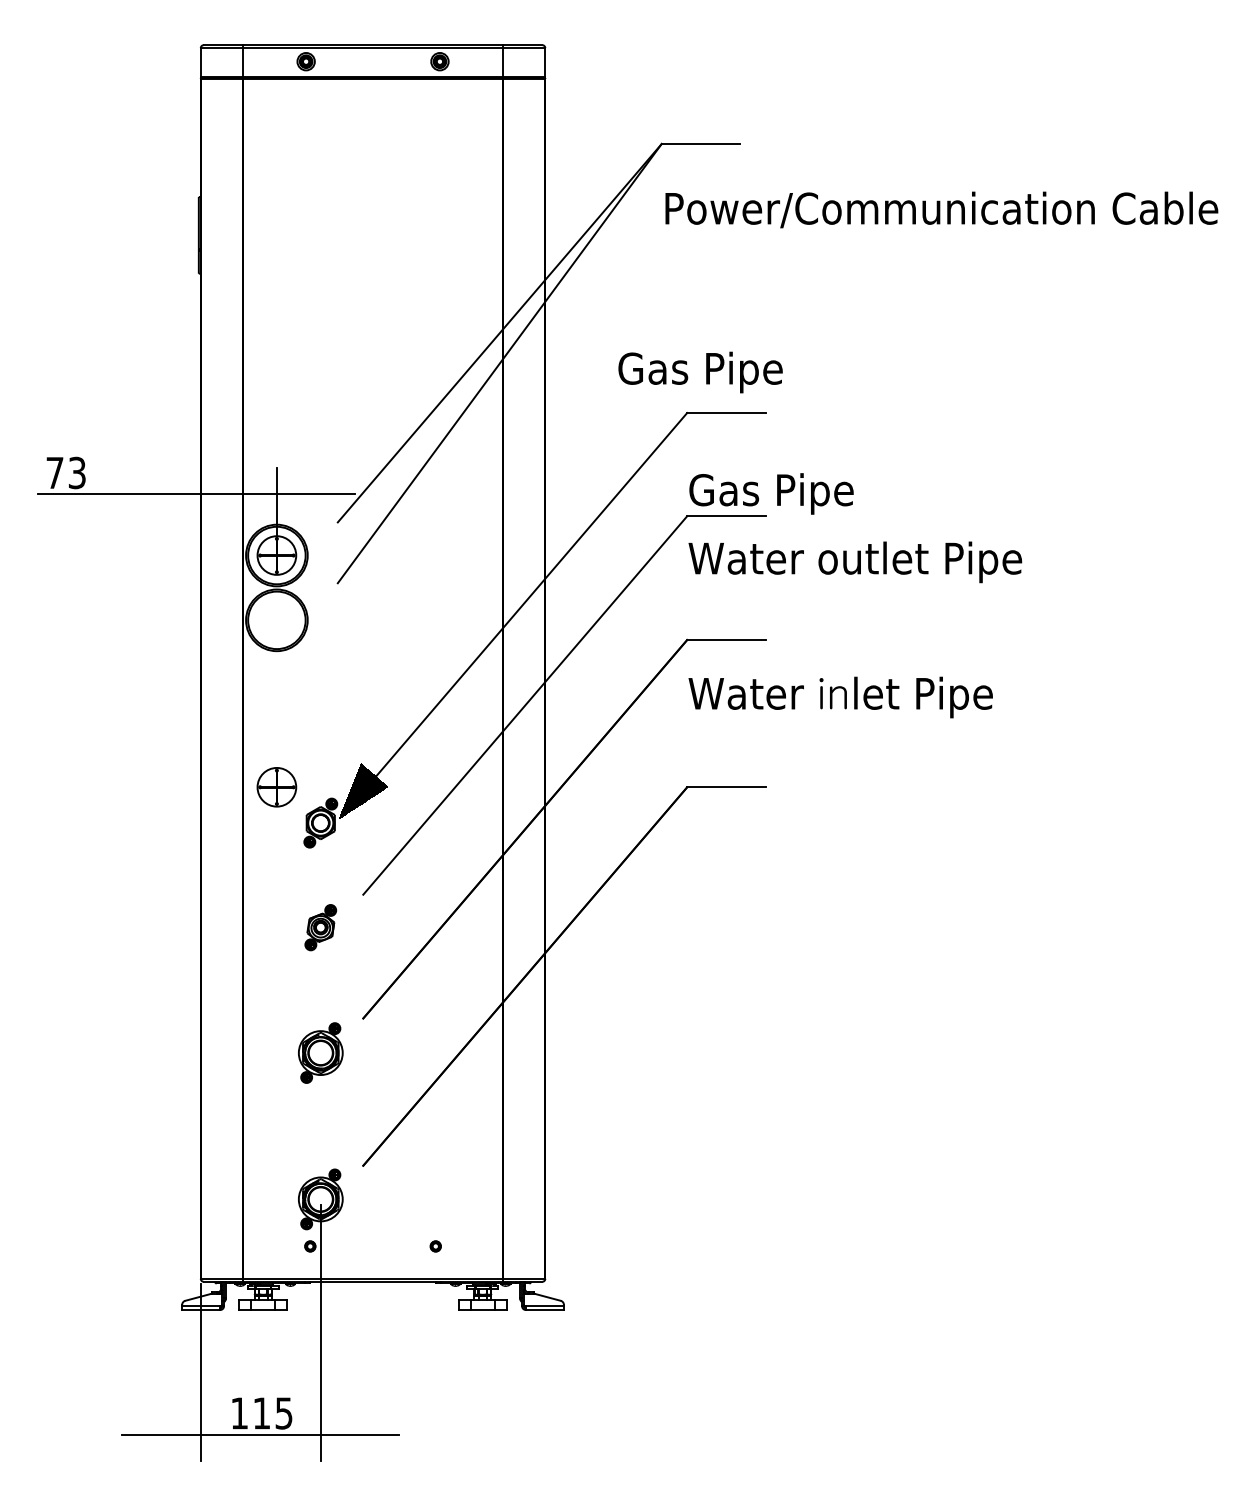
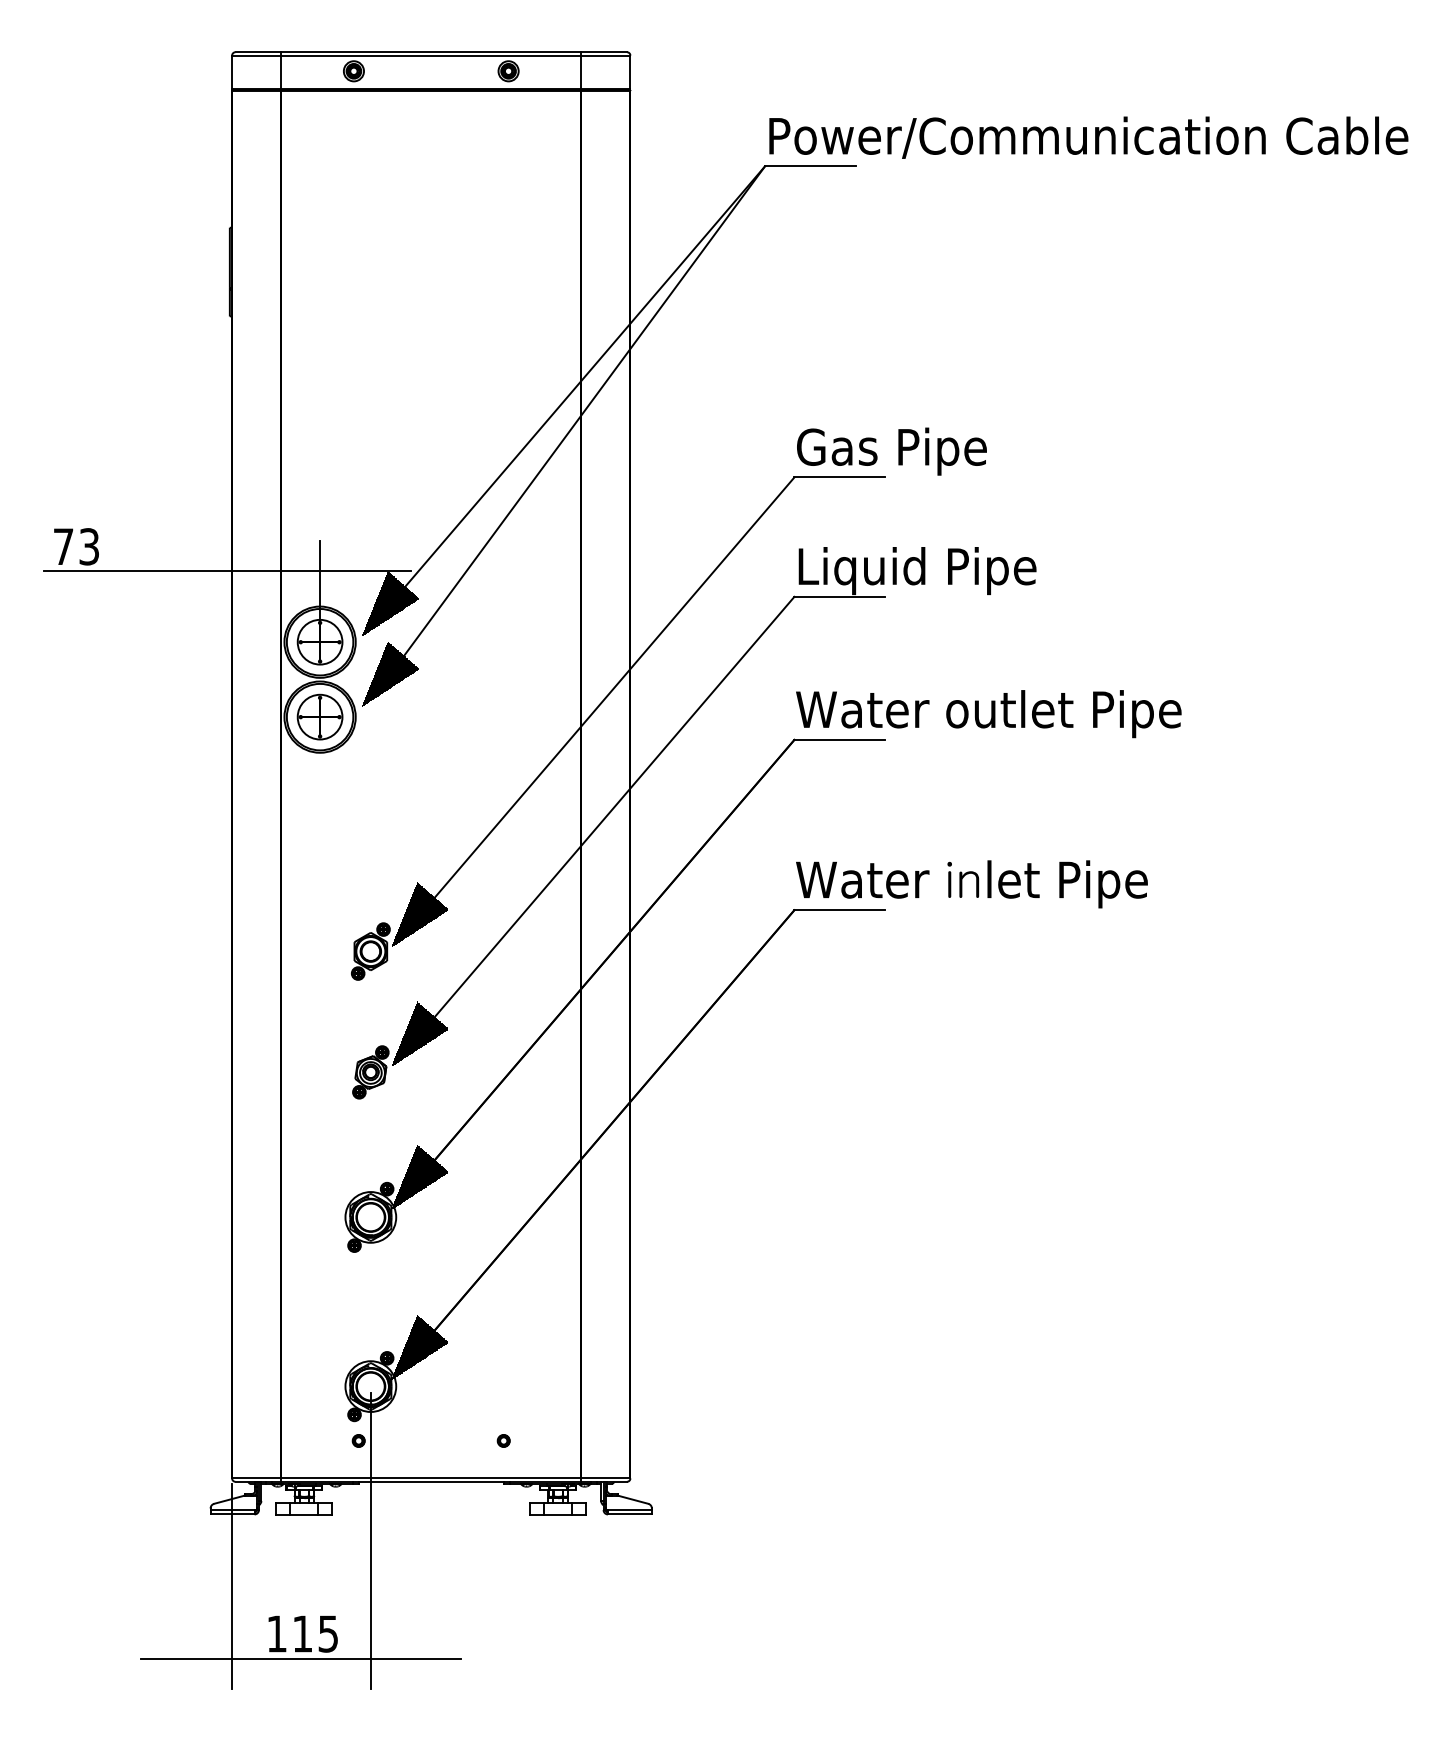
text: (941, 209) -> (1088, 137), moved
text: (700, 372) -> (891, 451), moved
text: (792, 494) -> (916, 571), Gas Pipe -> Liquid Pipe
hatch: (337, 522) -> (390, 603), added
text: (855, 562) -> (988, 714), moved
hatch: (337, 582) -> (390, 673), added
text: (840, 697) -> (971, 884), moved
part: (276, 786) -> (319, 716), moved
hatch: (362, 893) -> (419, 1033), added
hatch: (362, 1017) -> (419, 1176), added
hatch: (362, 1165) -> (419, 1347), added

